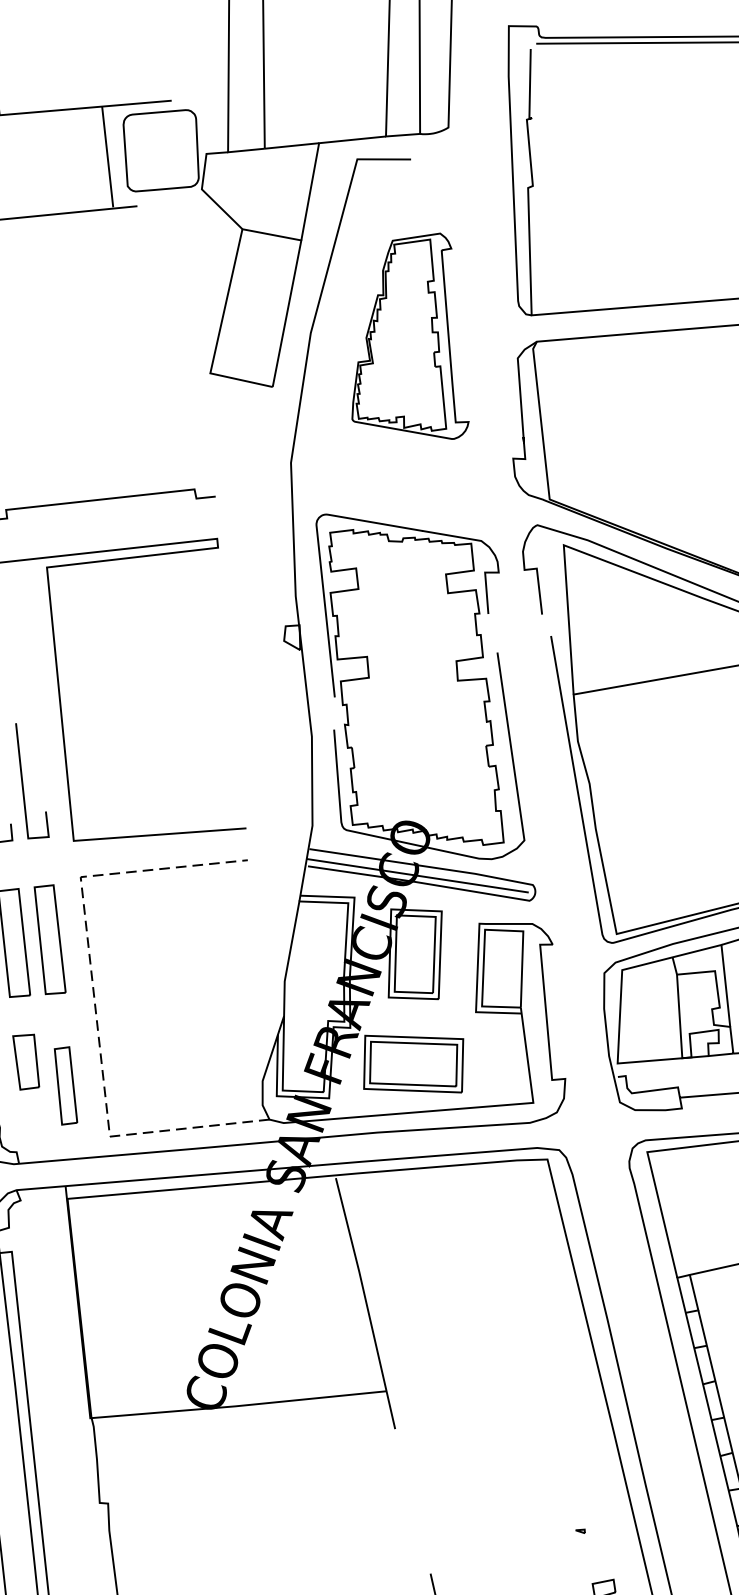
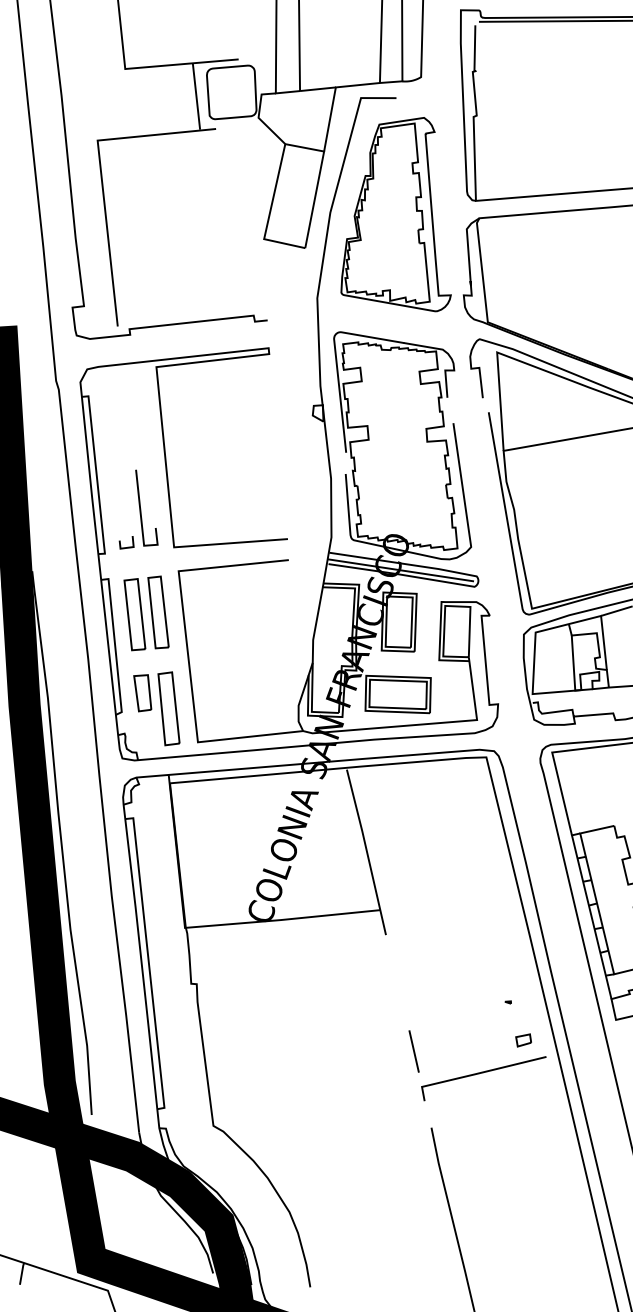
part: (409, 335) -> (395, 214), size x1.43
line: (95, 1003) -> (188, 654), dashed -> solid
part: (65, 1085) -> (168, 708), size x1.43

